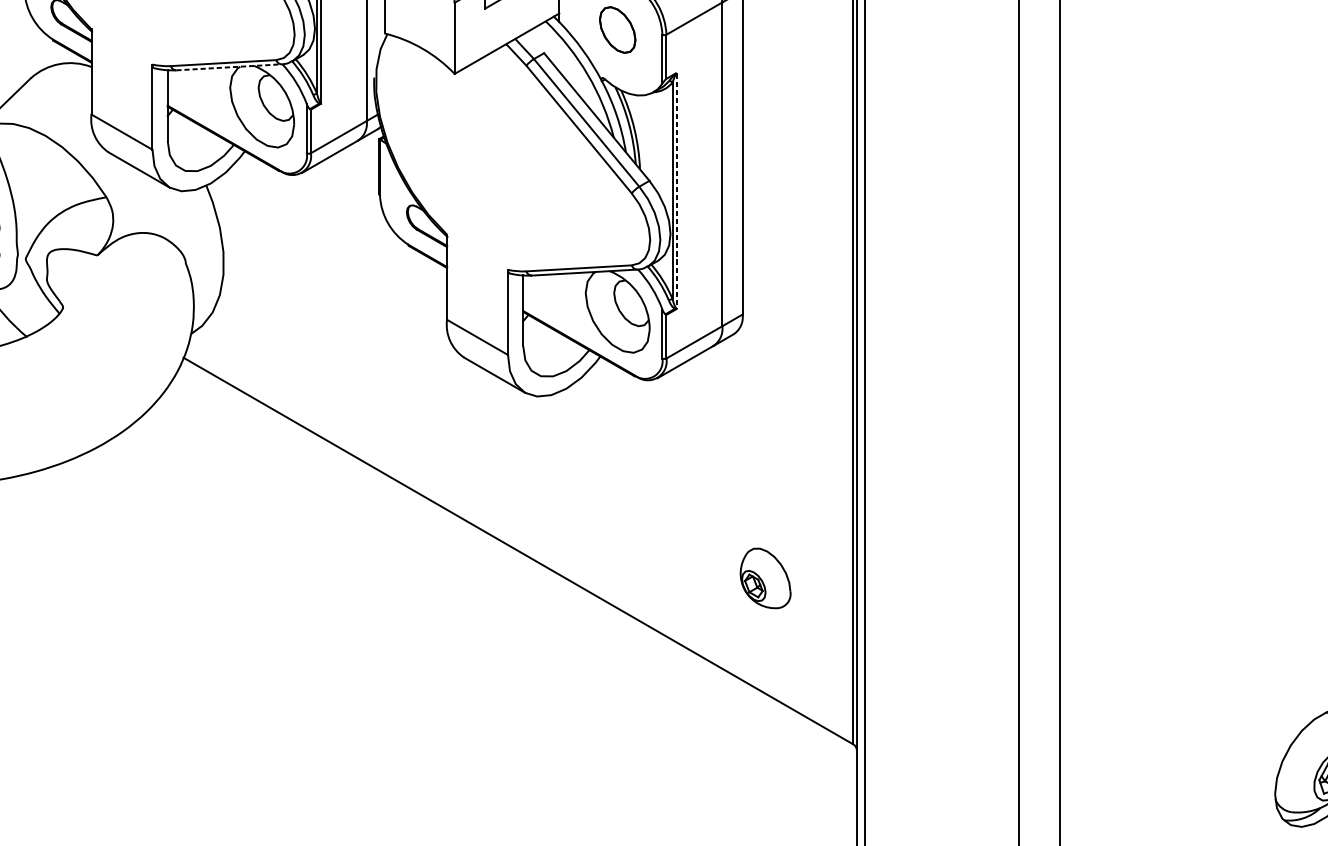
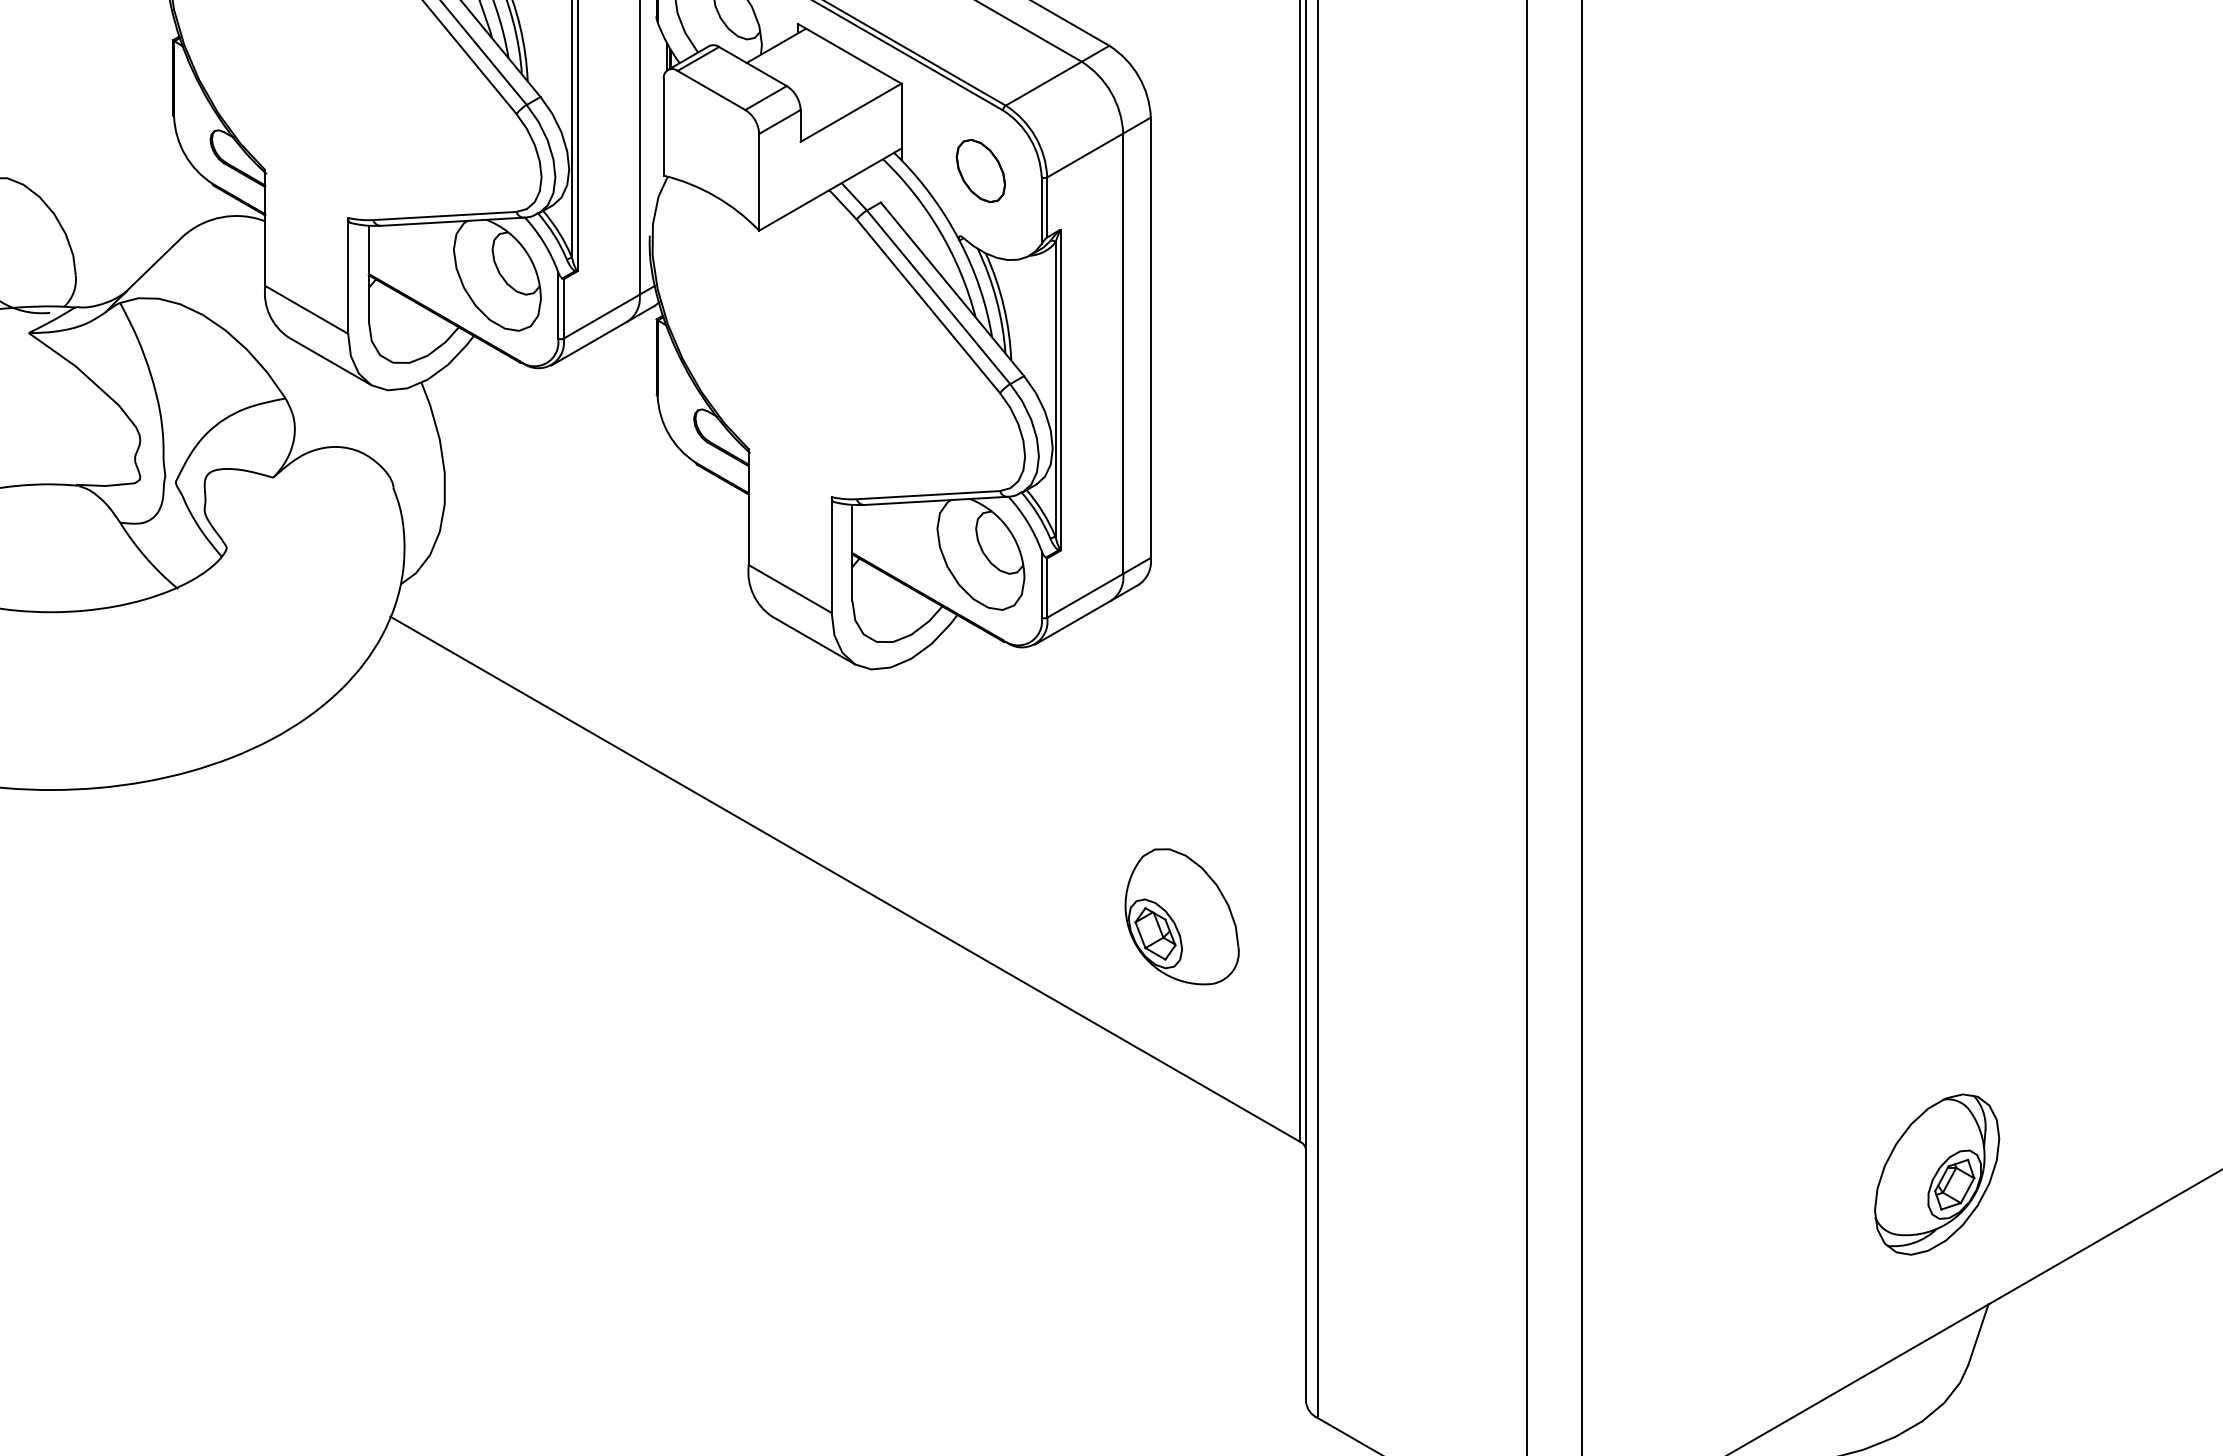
line: (229, 67) -> (452, 221), dashed -> solid
line: (676, 191) -> (1061, 390), dashed -> solid
part: (765, 578) -> (1181, 916), size x1.67

